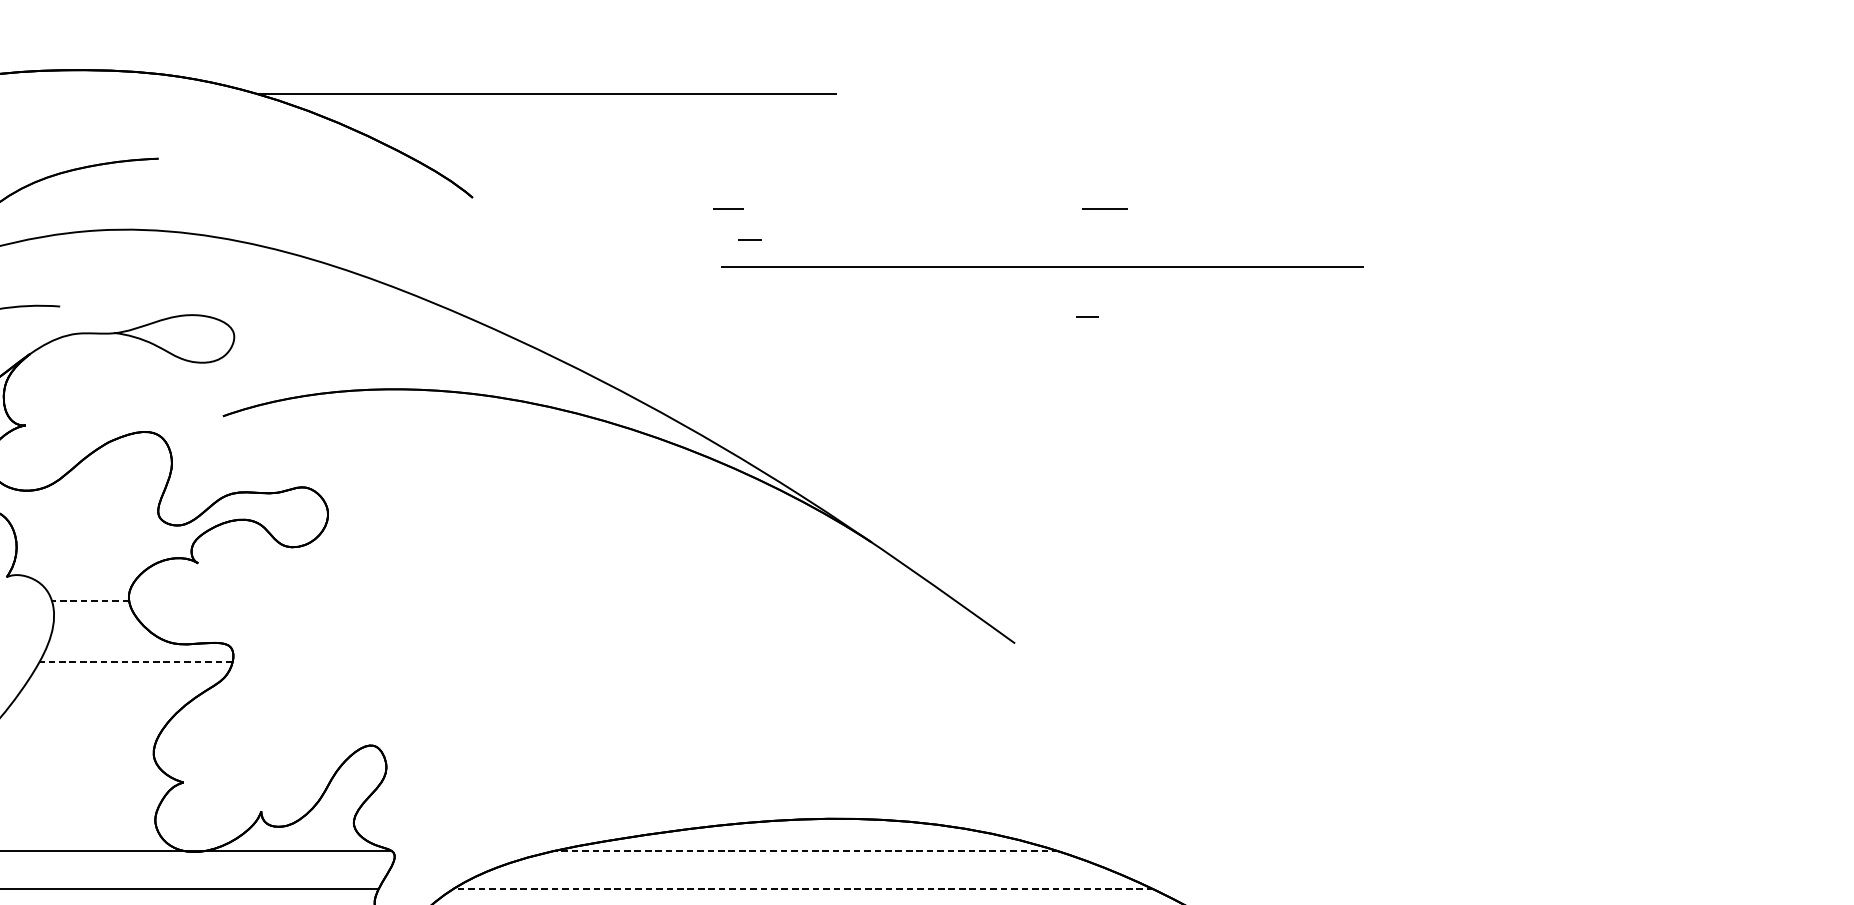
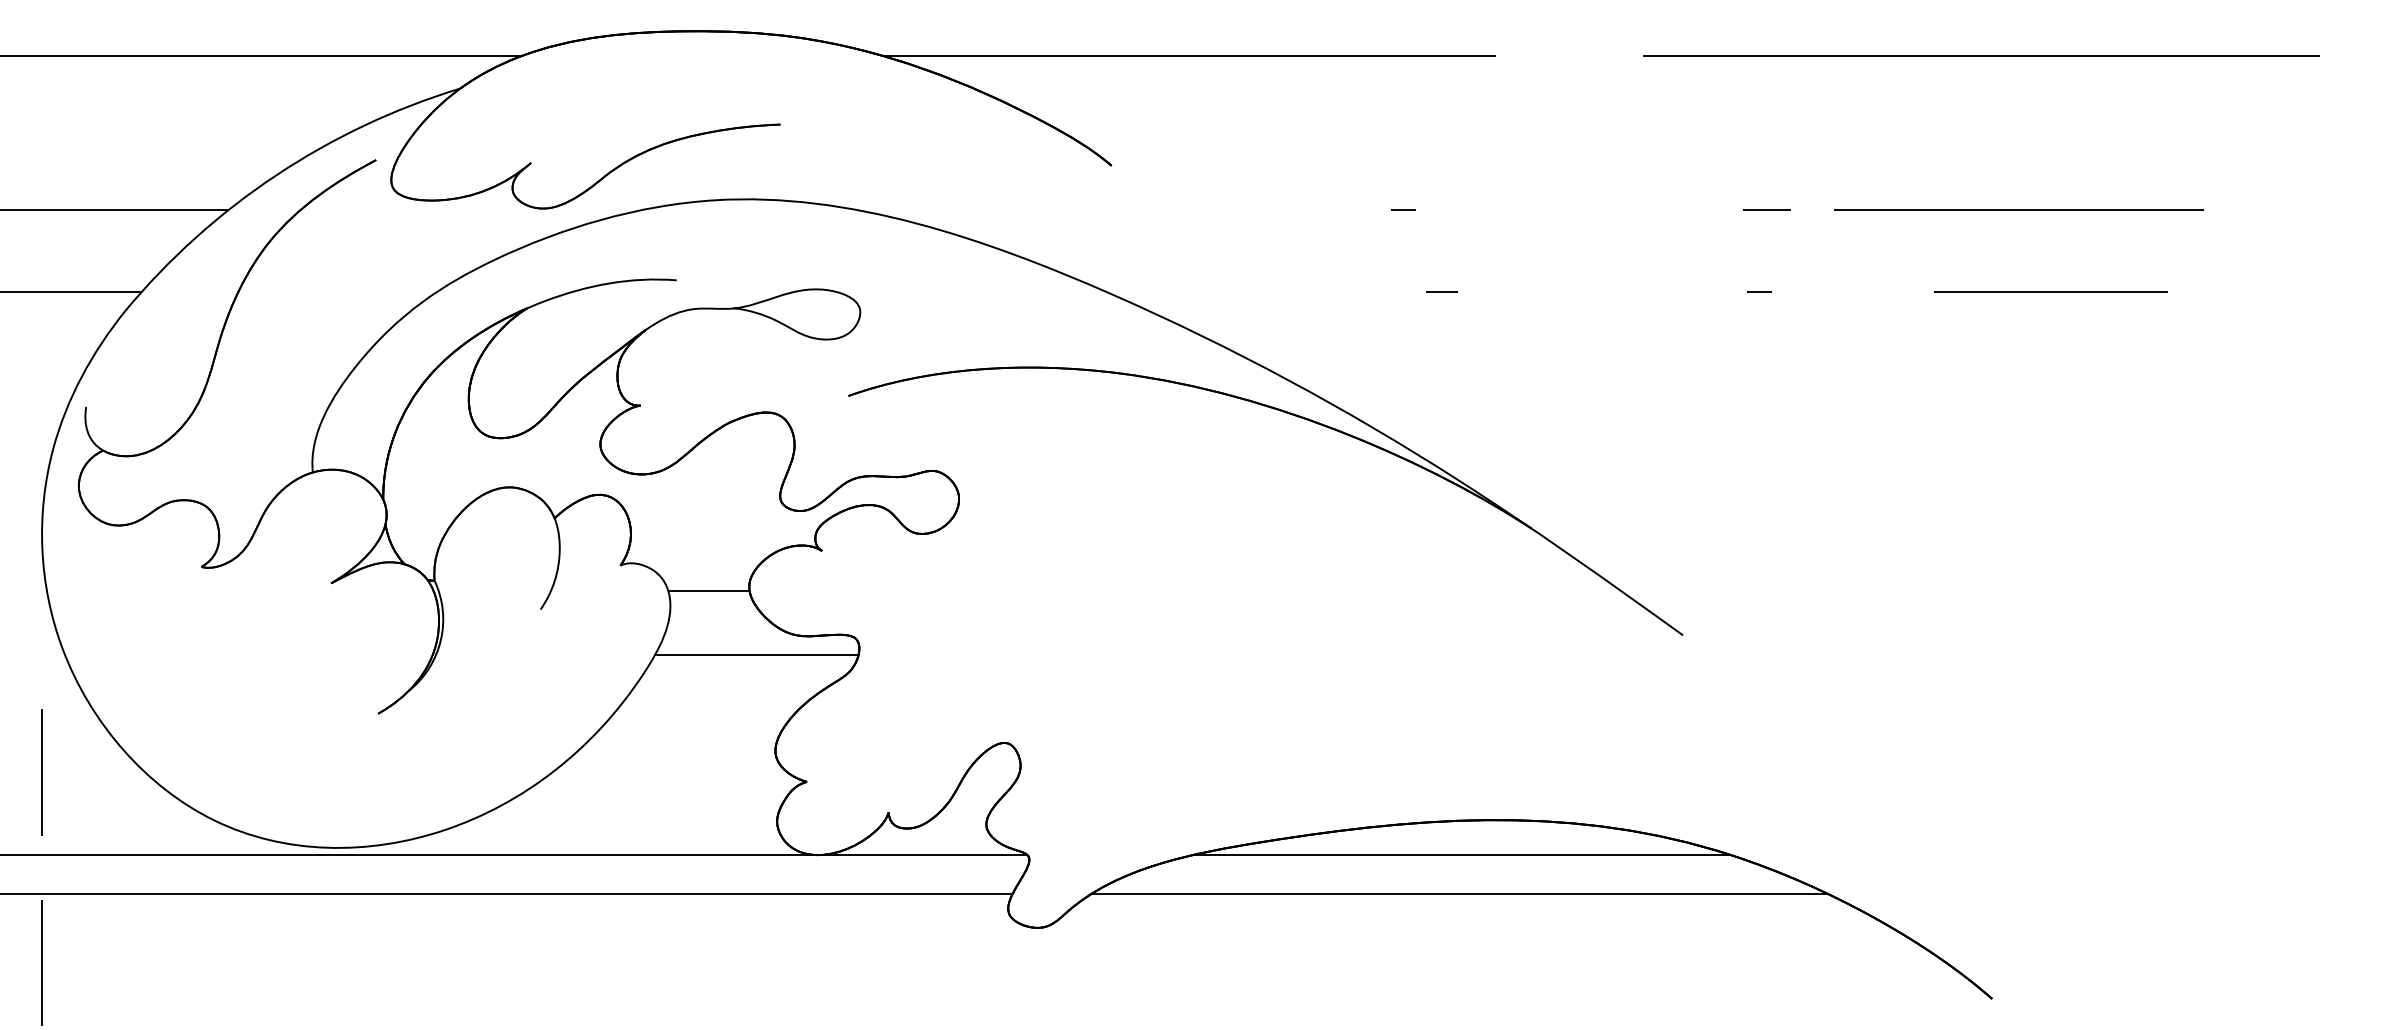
line: (727, 208) -> (1441, 291), moved
line: (1104, 208) -> (1766, 209), moved
line: (1333, 239) -> (2018, 209), added
line: (1042, 265) -> (1981, 55), moved
line: (1363, 317) -> (2050, 291), added
line: (90, 600) -> (708, 590), dashed -> solid
line: (135, 661) -> (756, 654), dashed -> solid
line: (805, 851) -> (1462, 854), dashed -> solid
line: (802, 889) -> (1459, 894), dashed -> solid

